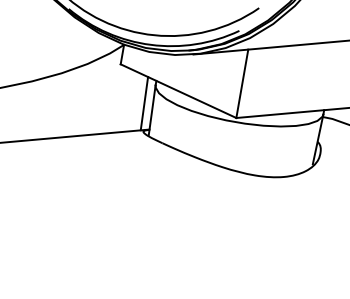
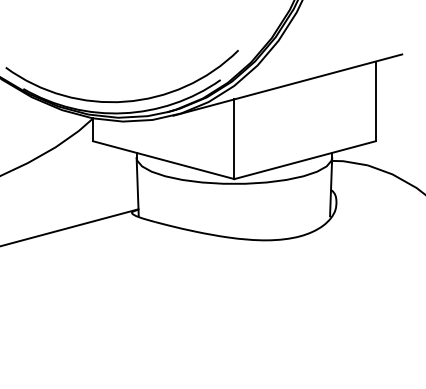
line: (144, 103) -> (127, 180), removed

